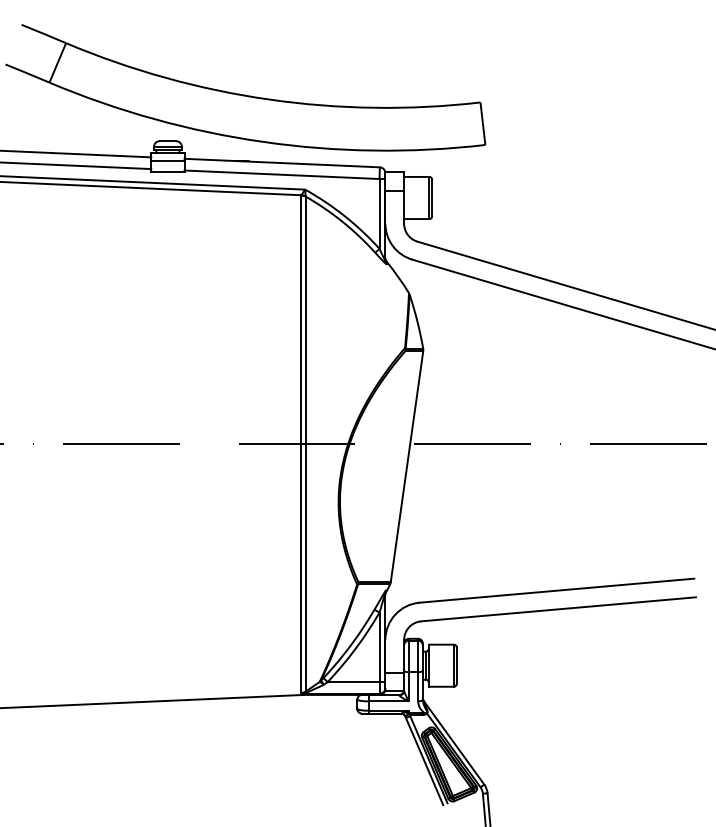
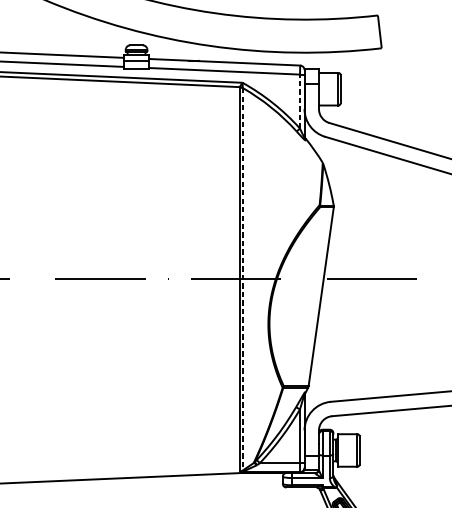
line: (379, 213) -> (299, 101), solid -> dashed
line: (305, 444) -> (242, 279), solid -> dashed

